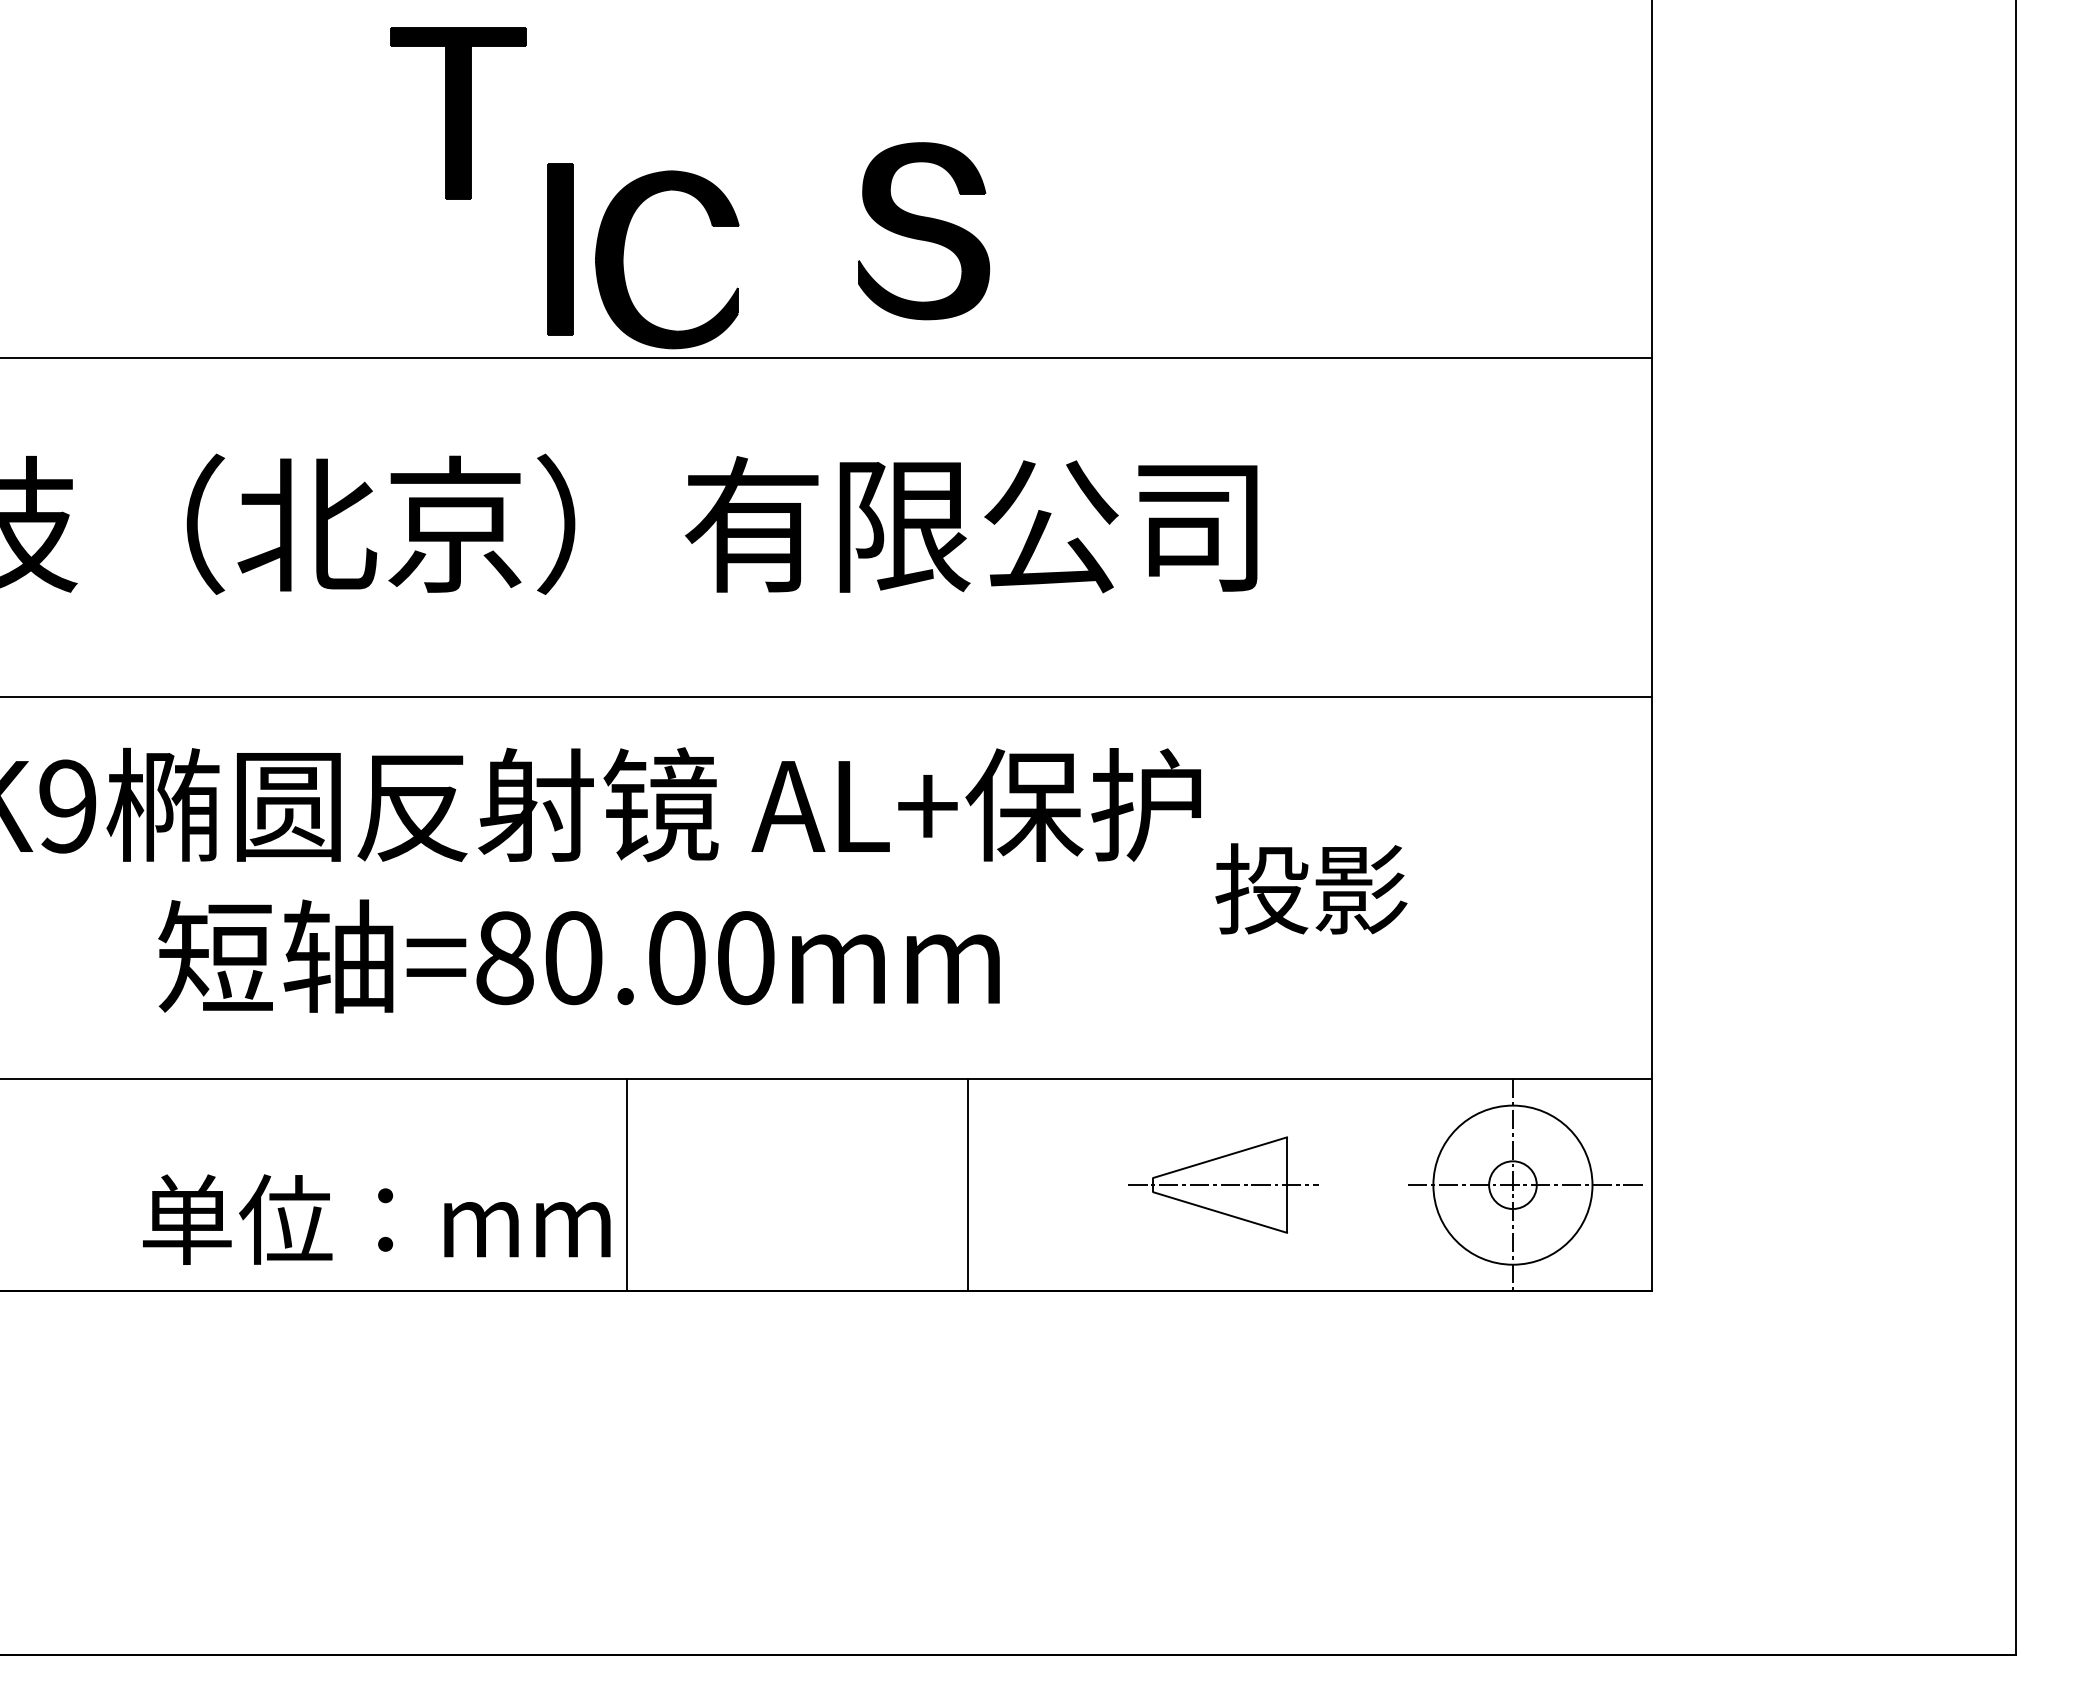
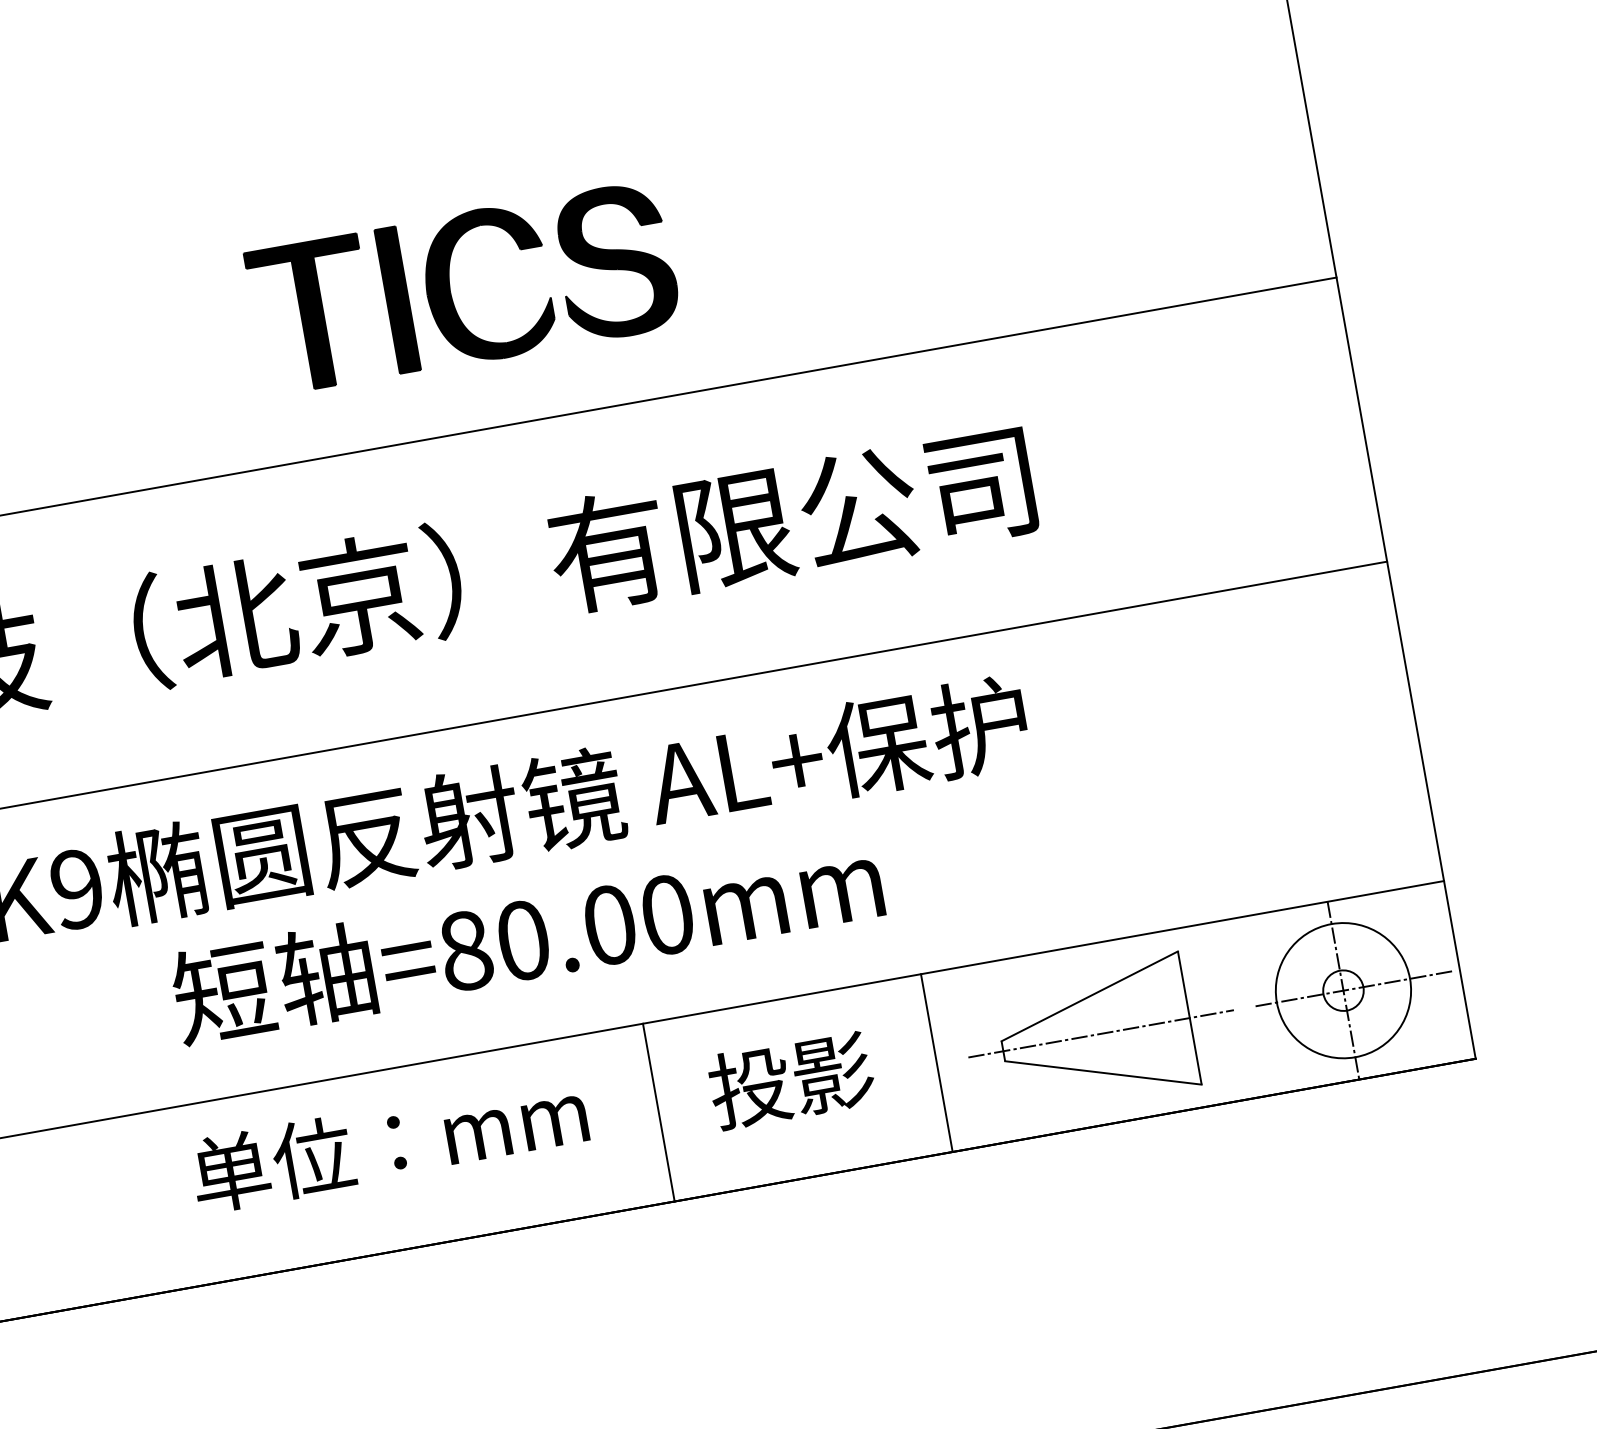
part: (458, 113) -> (312, 315), moved
part: (924, 231) -> (616, 262), moved
part: (560, 249) -> (397, 300), moved
part: (624, 250) -> (450, 283), moved
text: (1311, 888) -> (791, 1079), moved
line: (627, 1184) -> (659, 1112), moved
line: (968, 1184) -> (937, 1062), moved
part: (1223, 1184) -> (1101, 1033), size x1.67
text: (376, 1219) -> (389, 1143), moved

